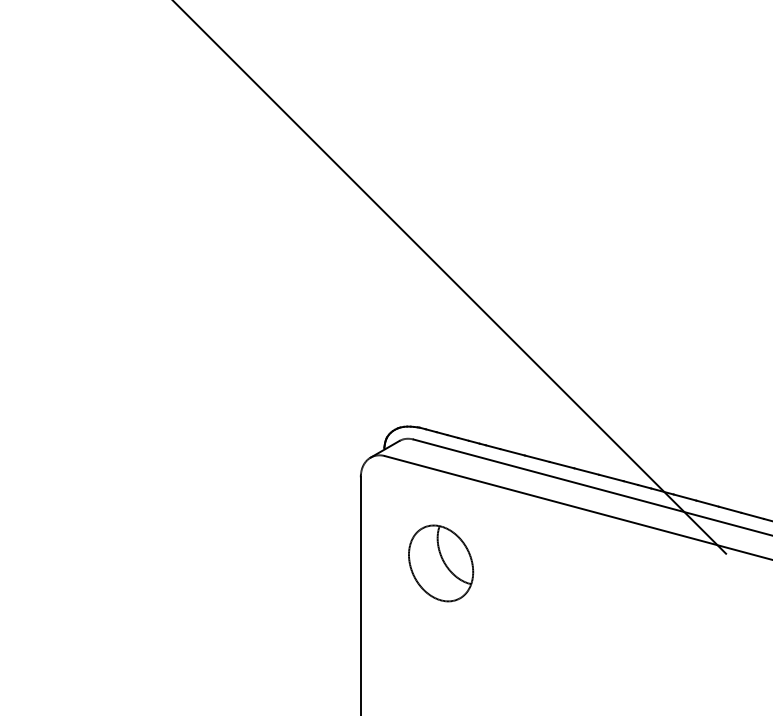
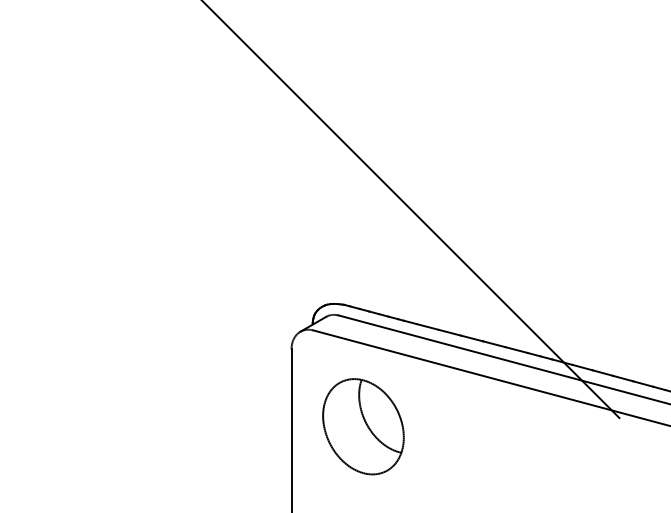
part: (441, 563) -> (363, 426), size x1.4

